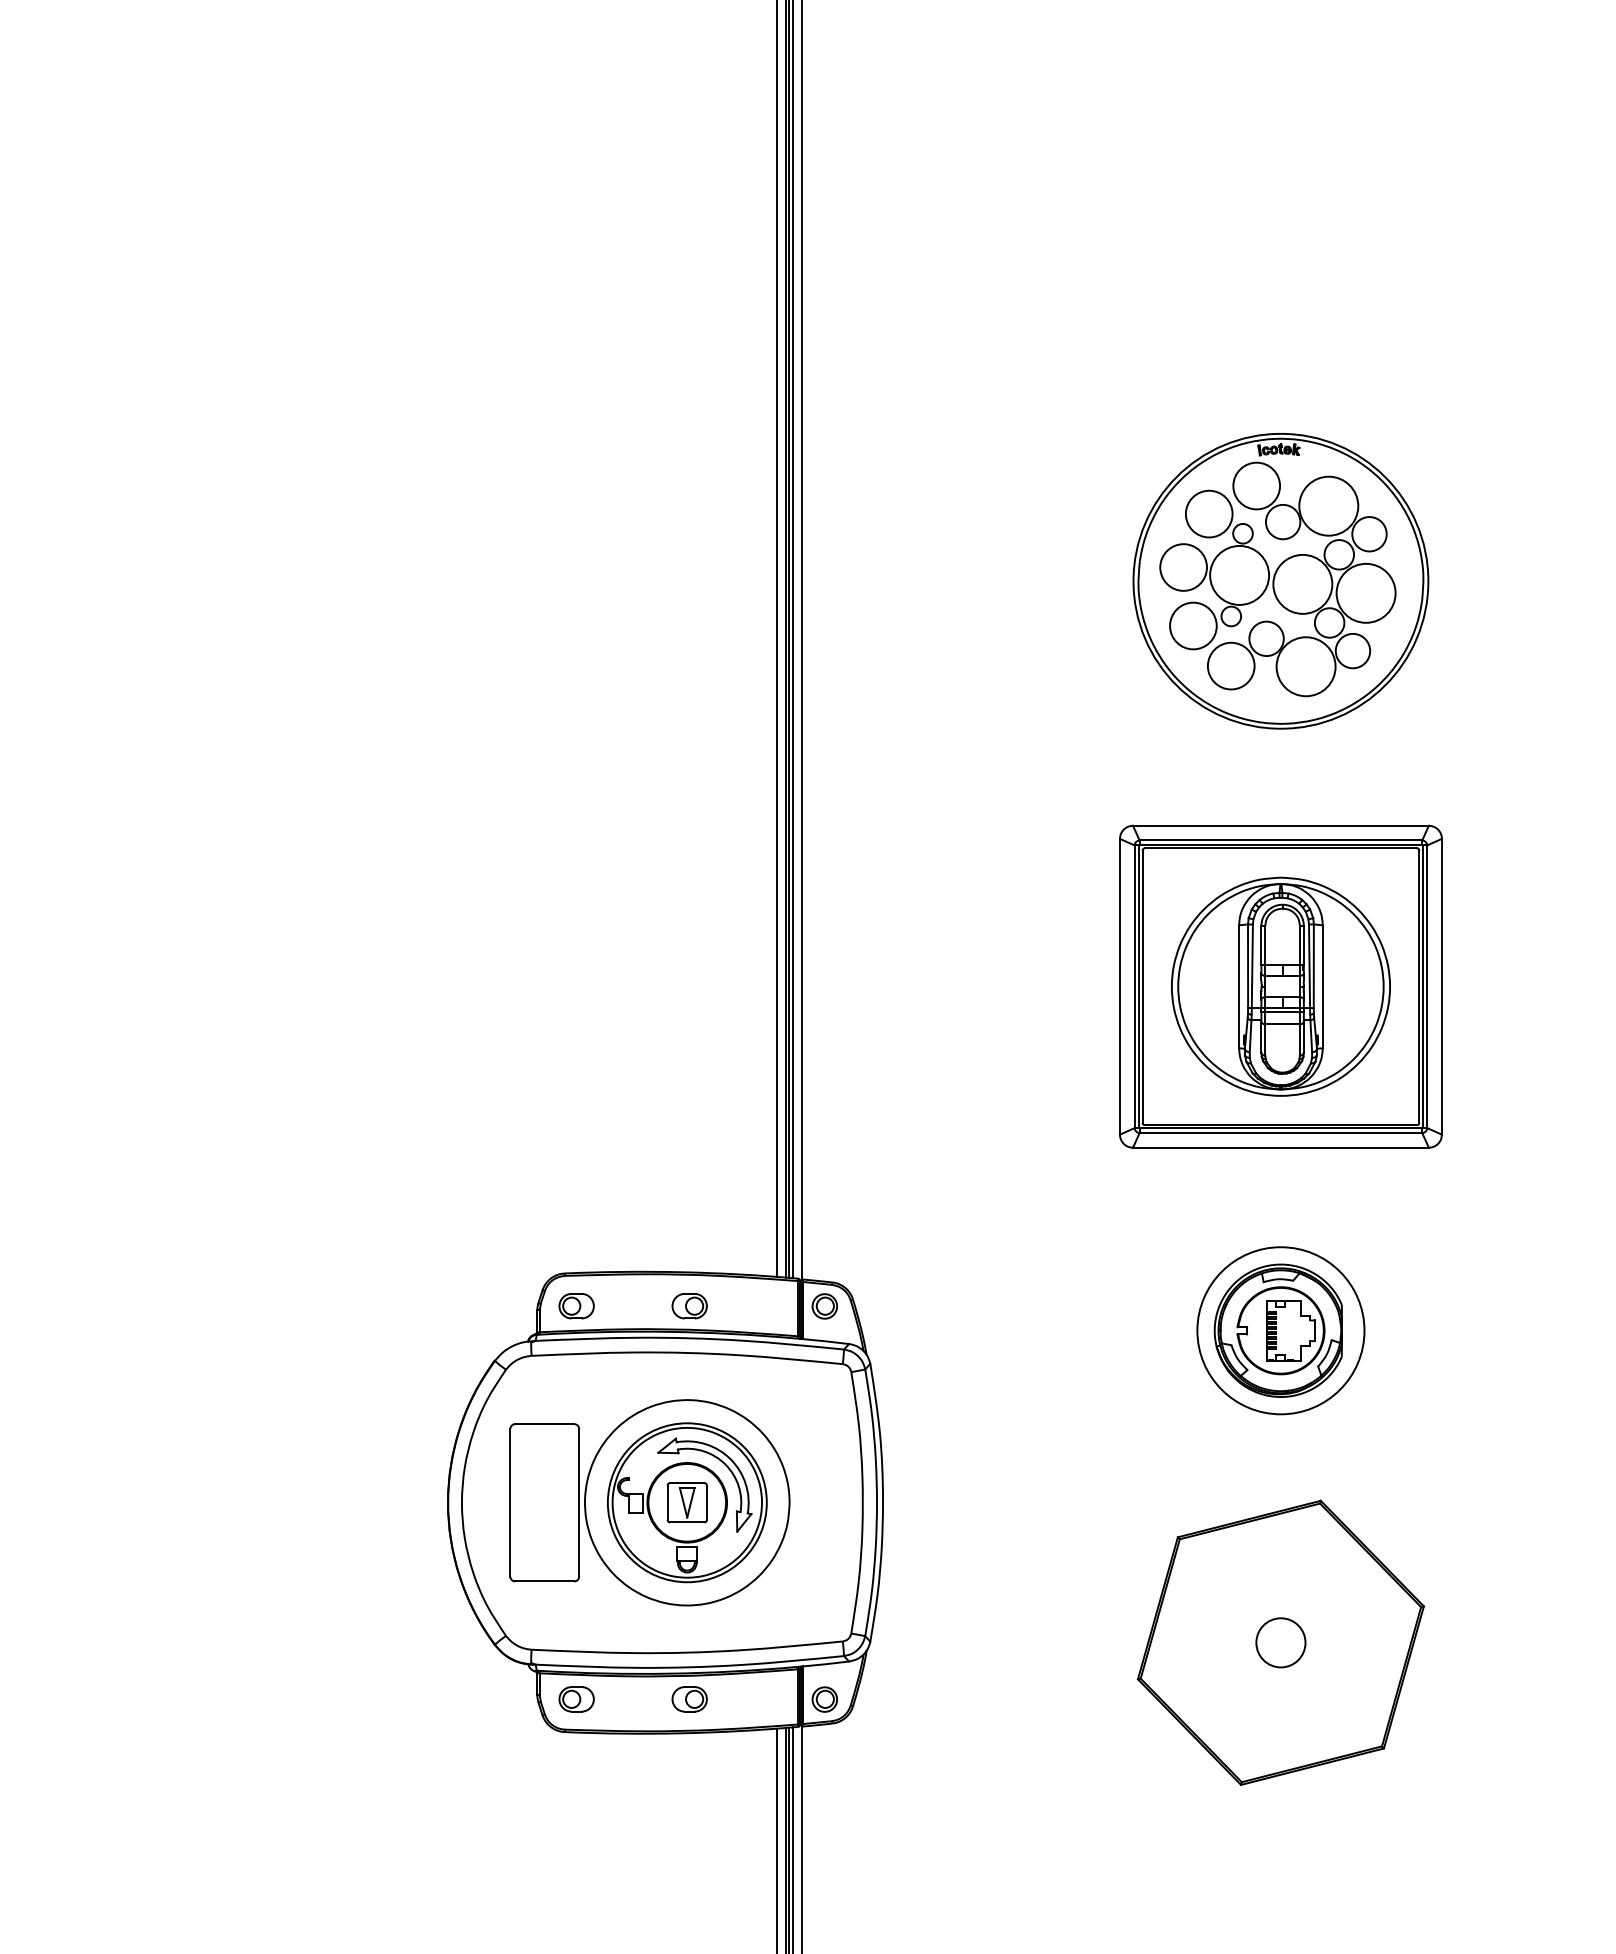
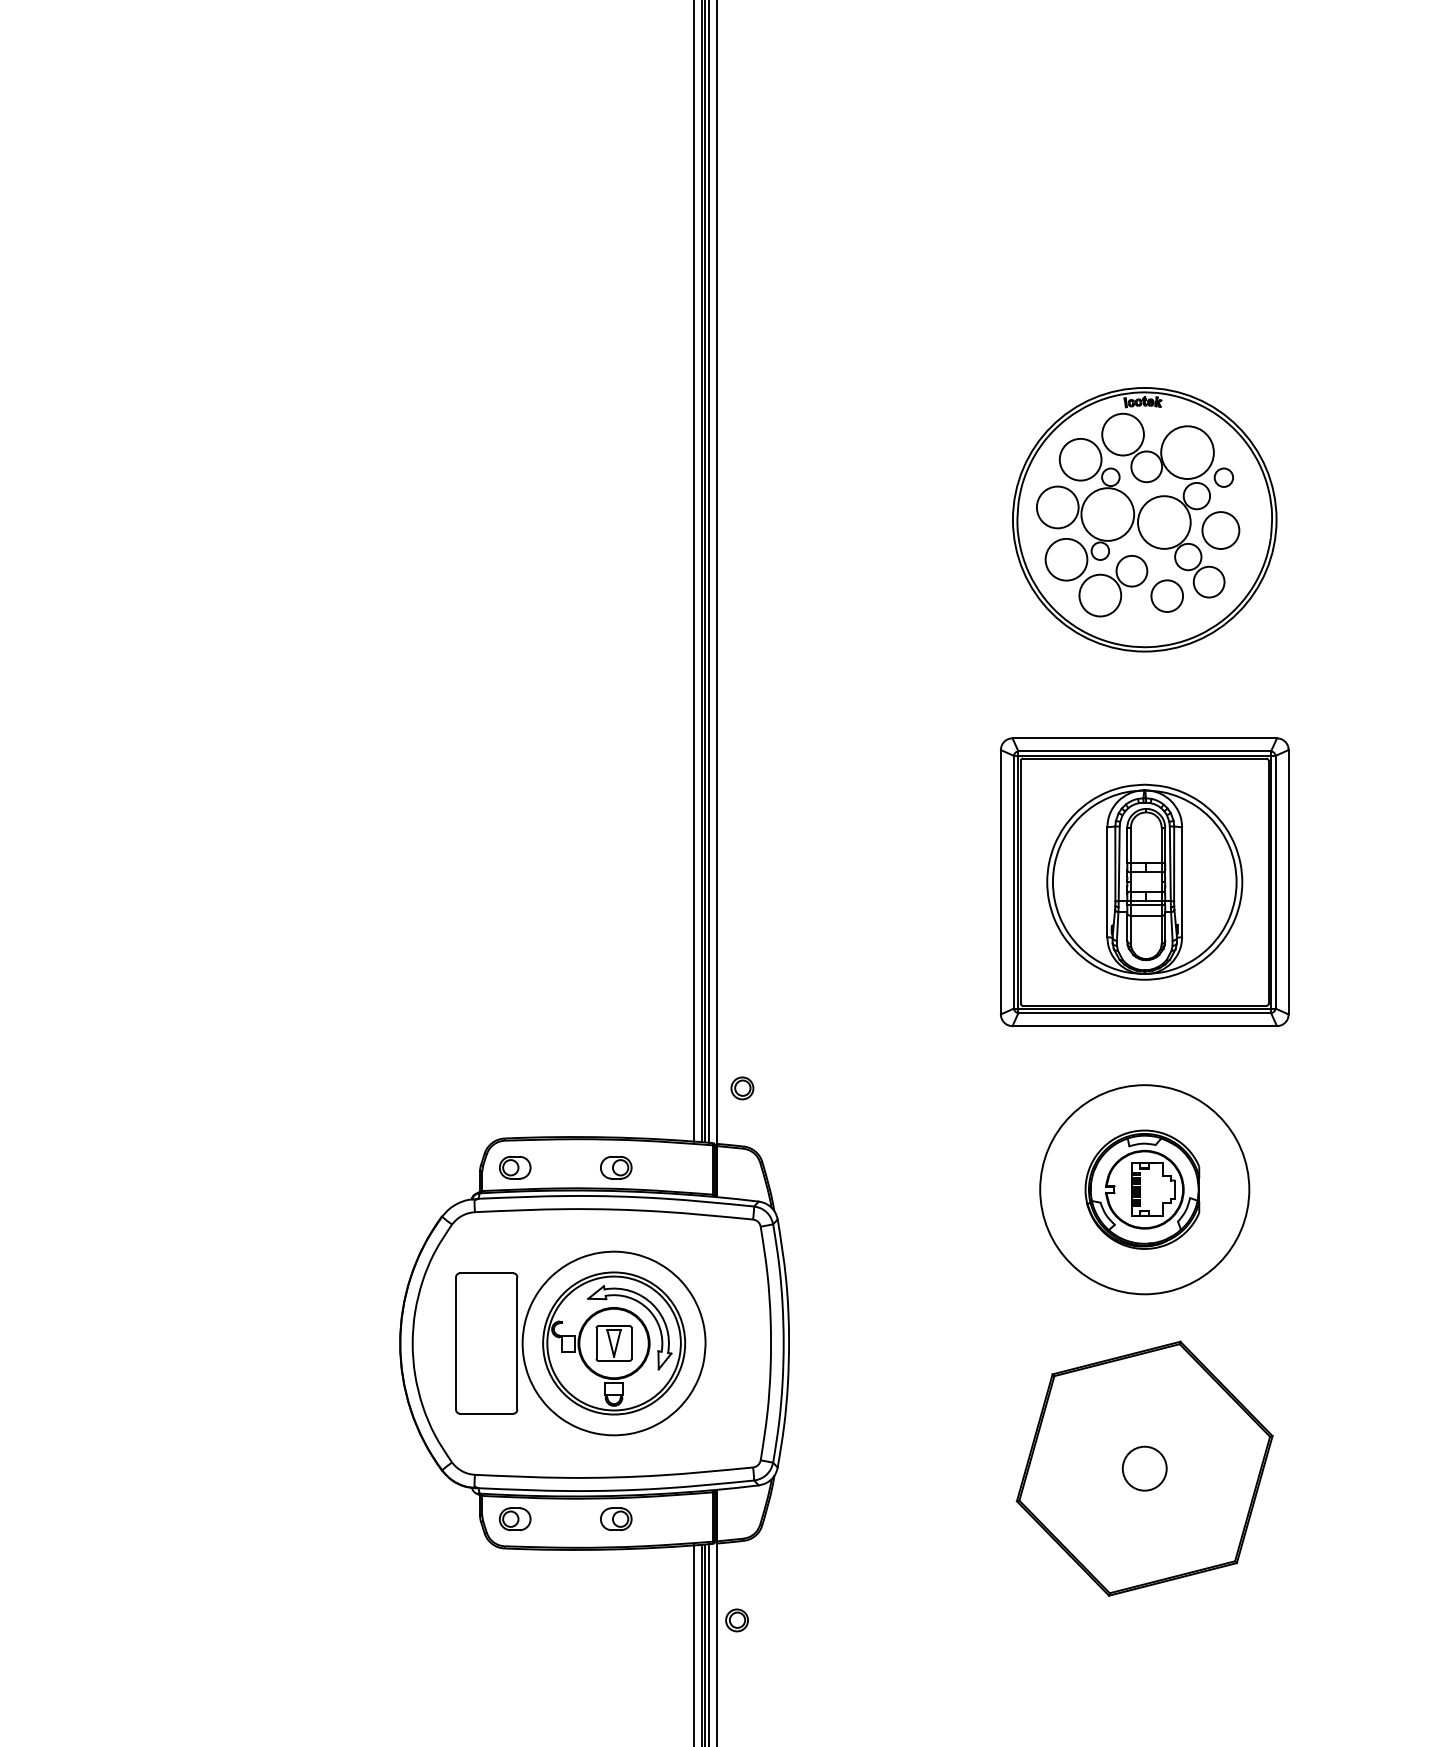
circle: (1369, 534) -> (1223, 477), size x0.6
circle: (1365, 592) -> (1220, 529), size x0.7
circle: (1305, 666) -> (1166, 595), size x0.6
part: (824, 1306) -> (742, 1088), moved
circle: (1280, 1330) -> (1144, 1189), size x1.4
part: (824, 1699) -> (736, 1620), moved

